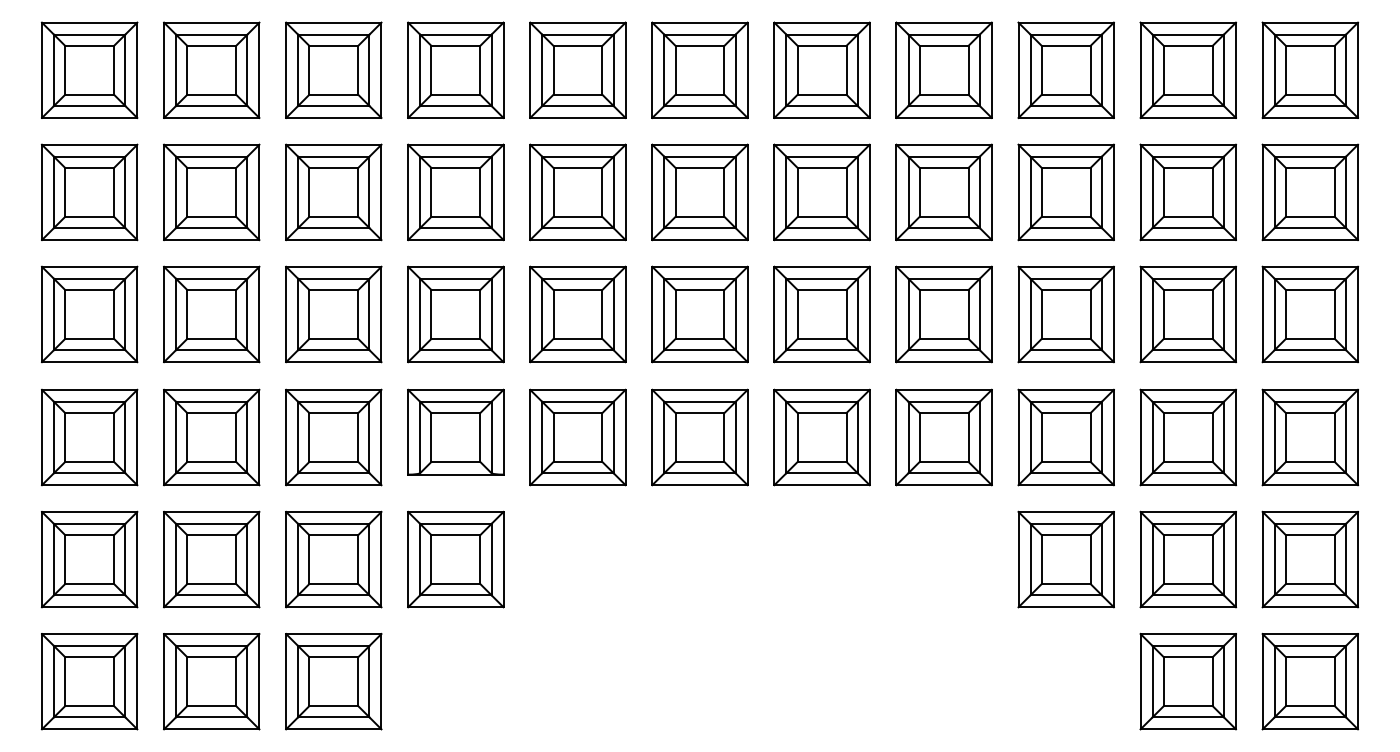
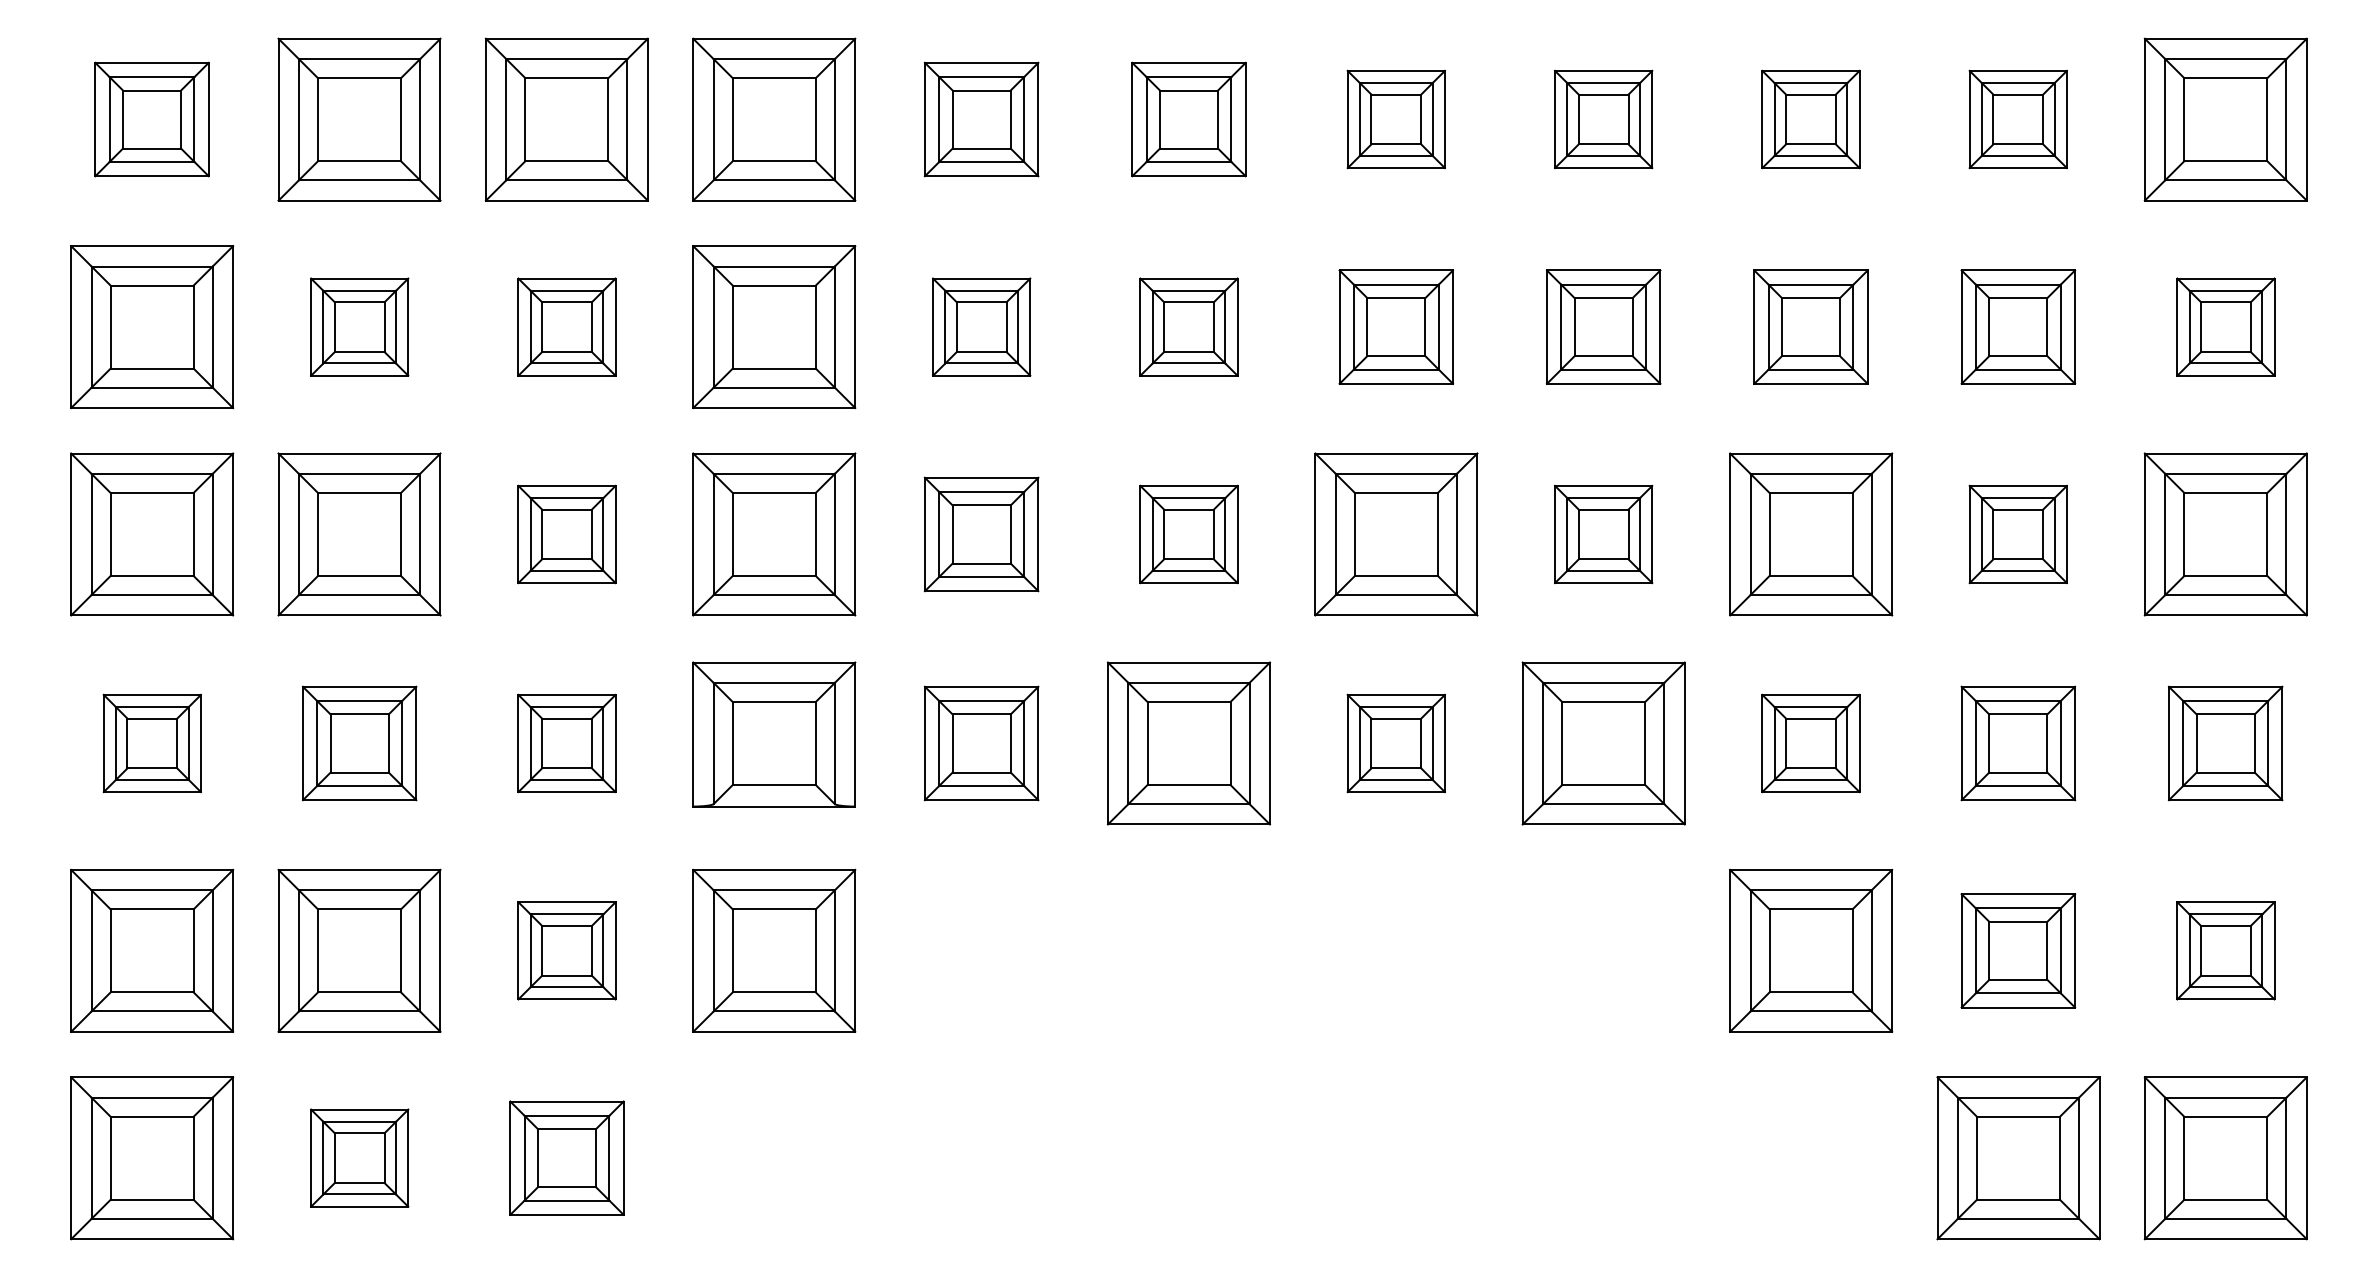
part: (89, 69) -> (151, 118), size x0.7
part: (577, 69) -> (980, 118), size x0.7
part: (699, 69) -> (1188, 118), size x0.7
part: (821, 69) -> (1395, 118), size x0.6
part: (943, 69) -> (1602, 118), size x0.6
part: (1065, 69) -> (1809, 118), size x0.6
part: (1187, 69) -> (2017, 118), size x0.6
part: (211, 192) -> (359, 327), size x0.6
part: (333, 192) -> (566, 327), size x0.6
part: (577, 192) -> (980, 327), size x0.6
part: (699, 192) -> (1188, 327), size x0.6
part: (821, 192) -> (1395, 327), size x0.7
part: (943, 192) -> (1602, 327), size x0.7
part: (1065, 192) -> (1809, 327), size x0.7
part: (1187, 192) -> (2017, 327), size x0.7
part: (1310, 192) -> (2226, 327), size x0.6
part: (333, 314) -> (566, 534), size x0.6
part: (577, 314) -> (980, 534), size x0.7
part: (699, 314) -> (1188, 534), size x0.6
part: (943, 314) -> (1602, 534), size x0.6
part: (1187, 314) -> (2017, 534), size x0.6
part: (89, 437) -> (151, 743), size x0.6
part: (211, 437) -> (359, 743), size x0.7
part: (333, 437) -> (566, 743), size x0.6
part: (577, 437) -> (980, 743), size x0.7
part: (821, 437) -> (1395, 743), size x0.6
part: (1065, 437) -> (1809, 743), size x0.6
part: (1187, 437) -> (2017, 743), size x0.7
part: (1309, 437) -> (2224, 743), size x0.7
part: (333, 559) -> (566, 950), size x0.6
part: (1187, 559) -> (2017, 950), size x0.7
part: (1310, 559) -> (2226, 950), size x0.6
part: (211, 681) -> (359, 1157), size x0.6
part: (333, 681) -> (566, 1157), size x0.7

